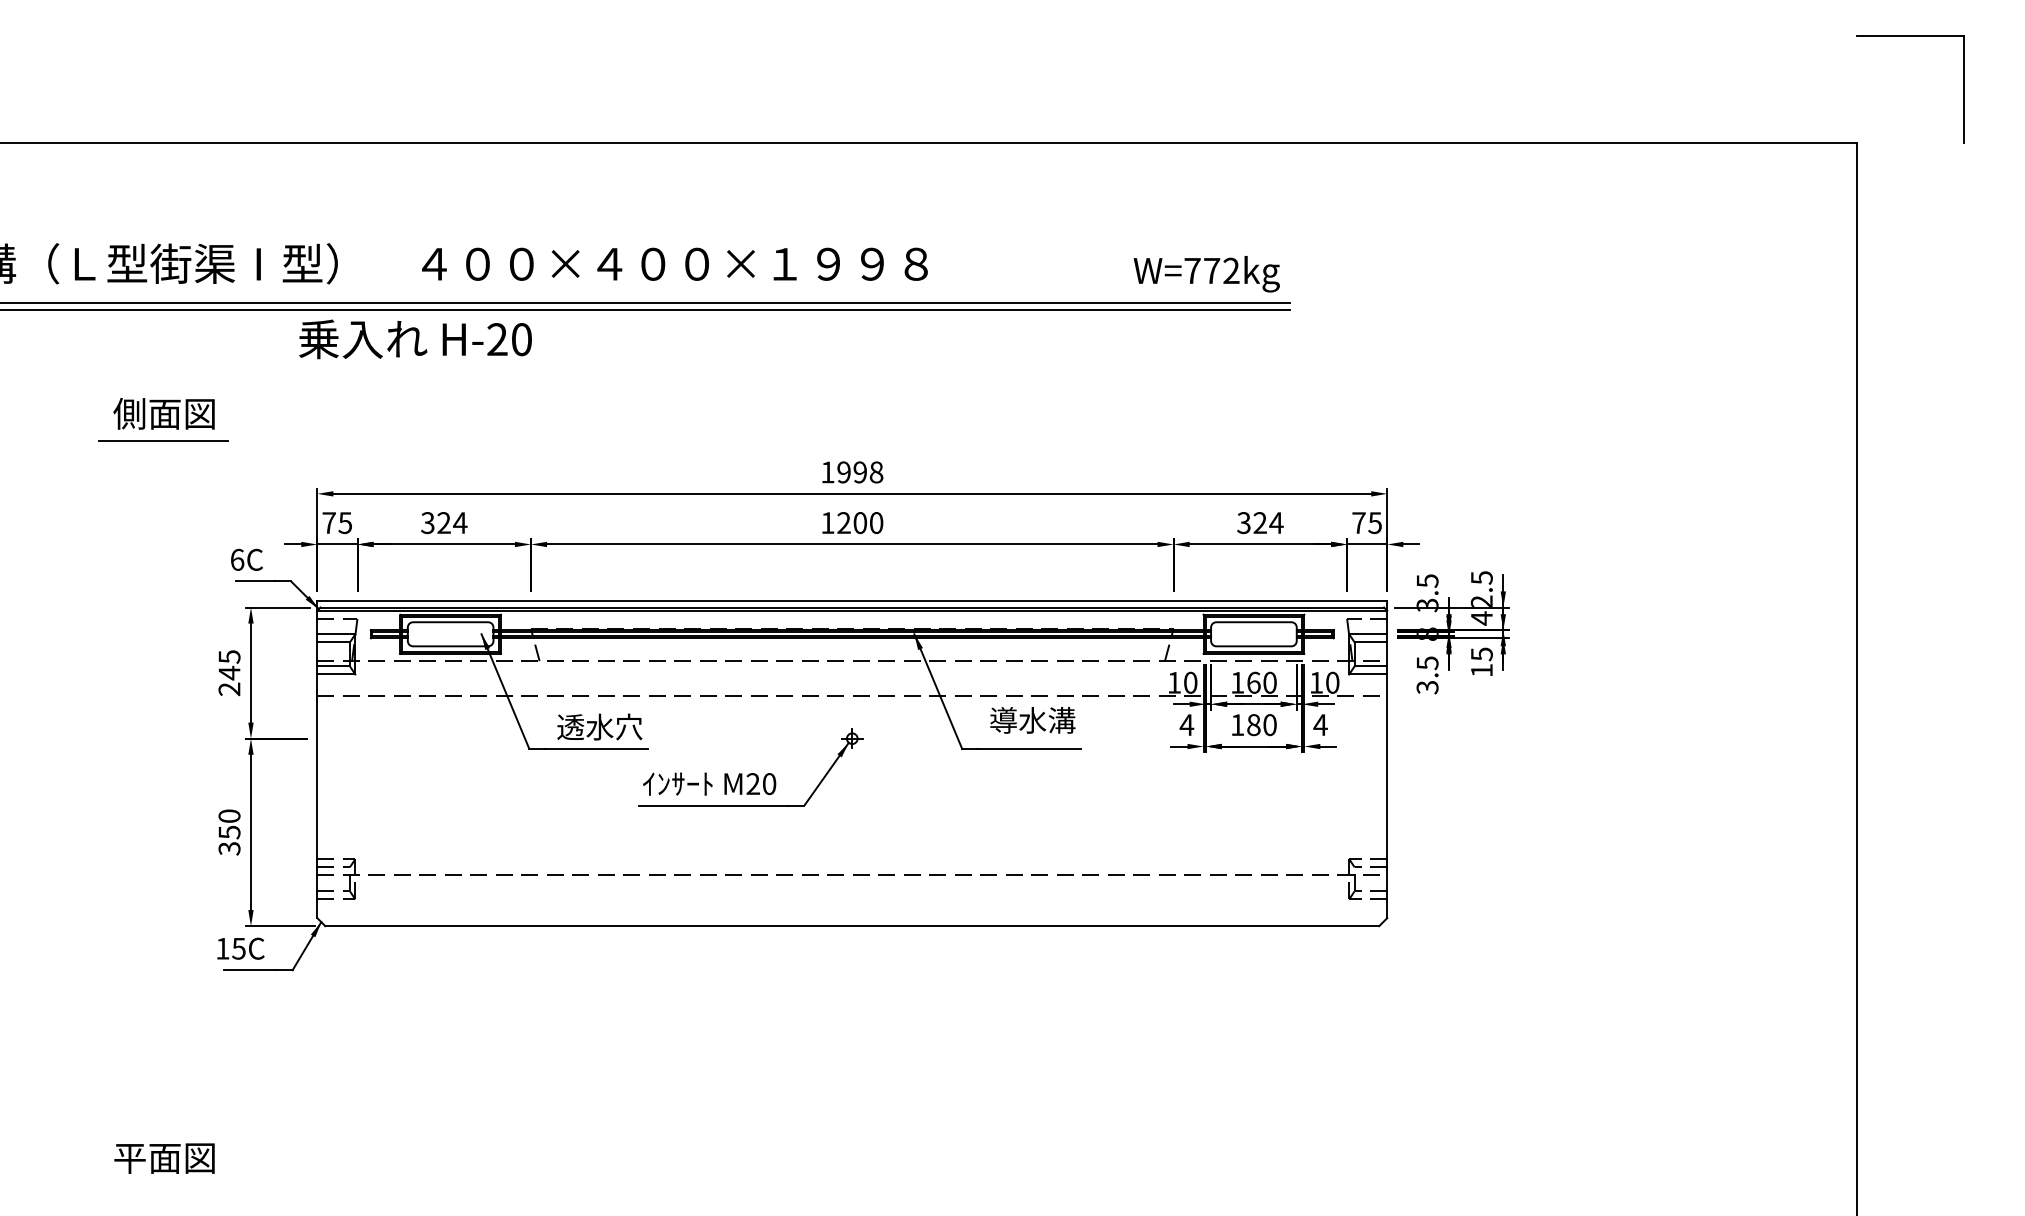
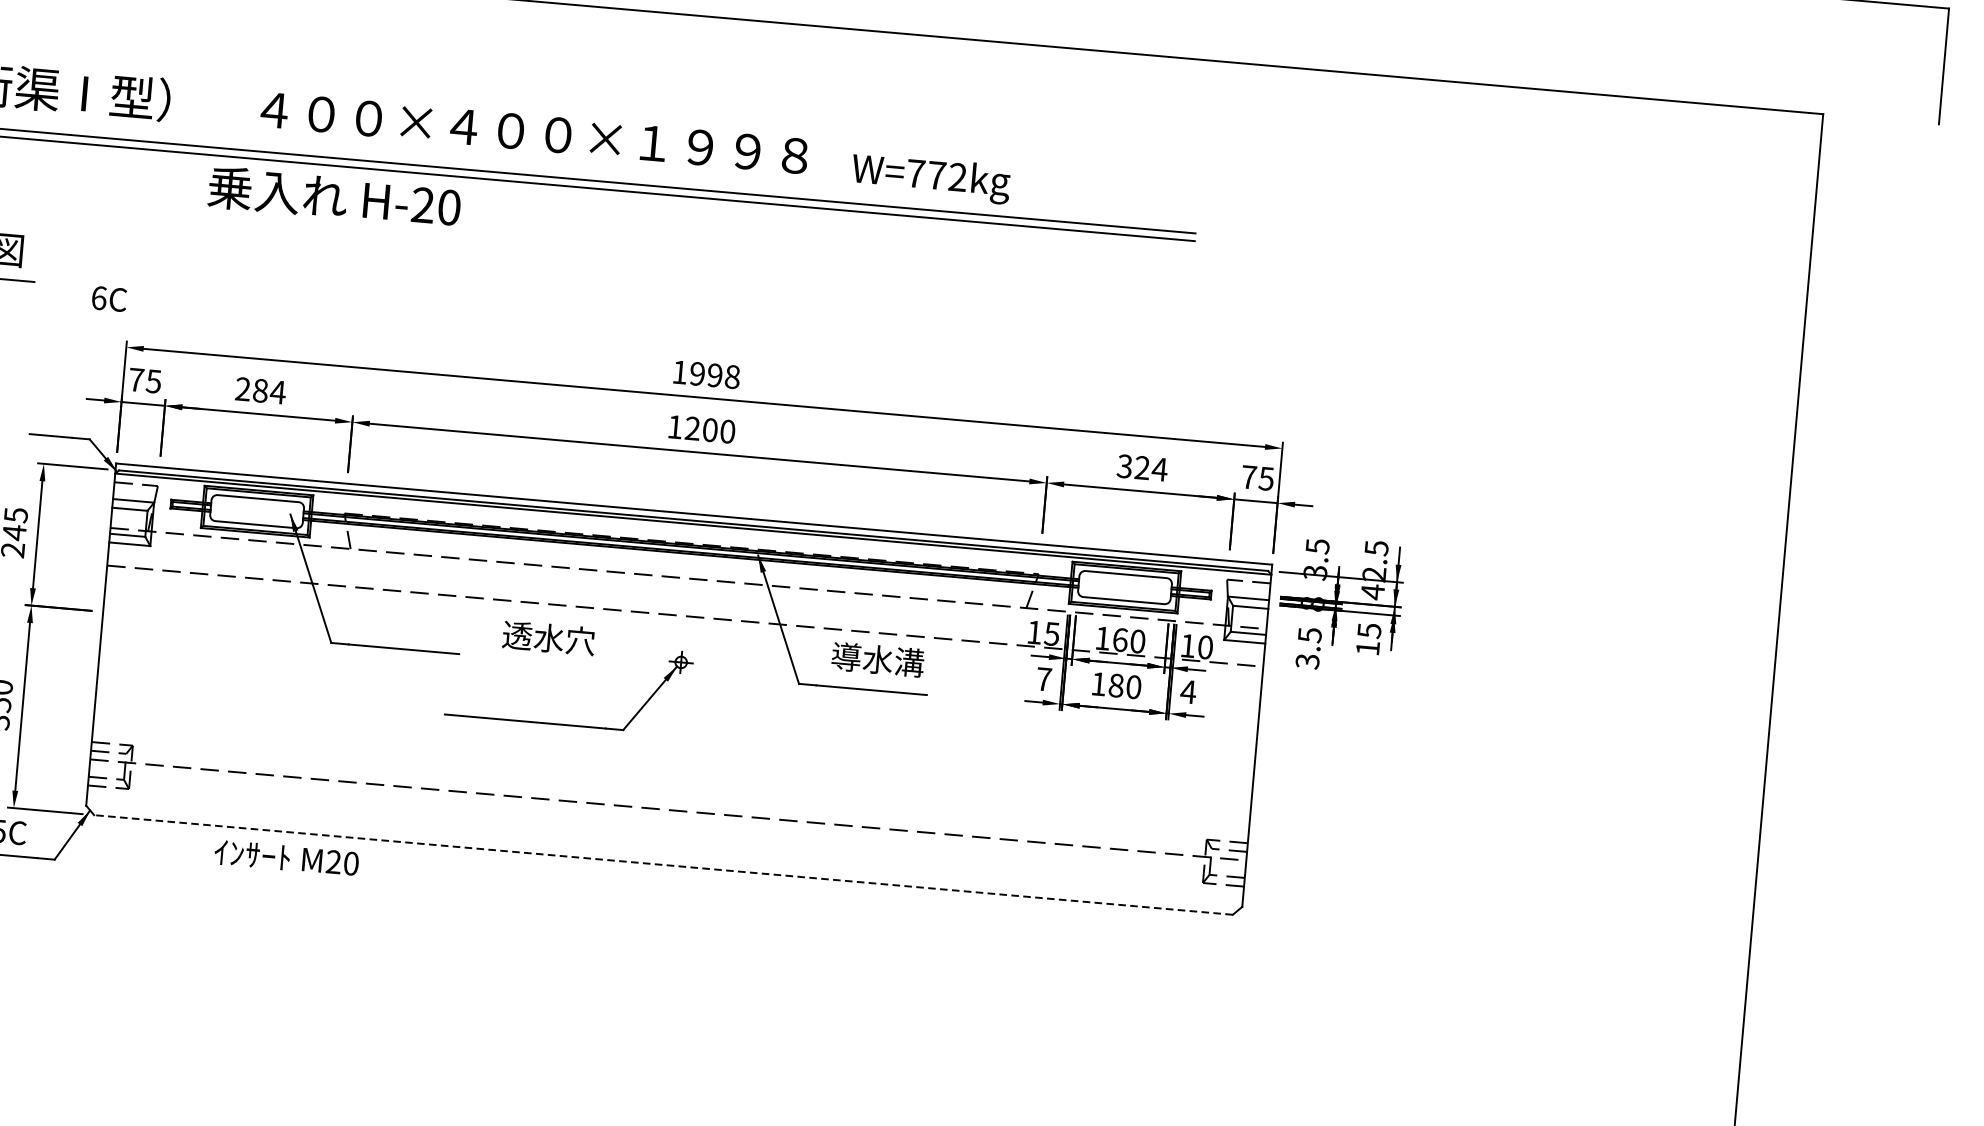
text: (1206, 274) -> (930, 178), moved
text: (415, 339) -> (334, 197), moved
text: (435, 523) -> (251, 390), 324 -> 284
text: (246, 559) -> (109, 298), moved
text: (1190, 682) -> (1051, 633), 10 -> 15
text: (1186, 724) -> (1043, 678), 4 -> 7
text: (599, 726) -> (548, 637), moved
text: (709, 783) -> (286, 857), moved
line: (852, 926) -> (663, 865), solid -> dashed

